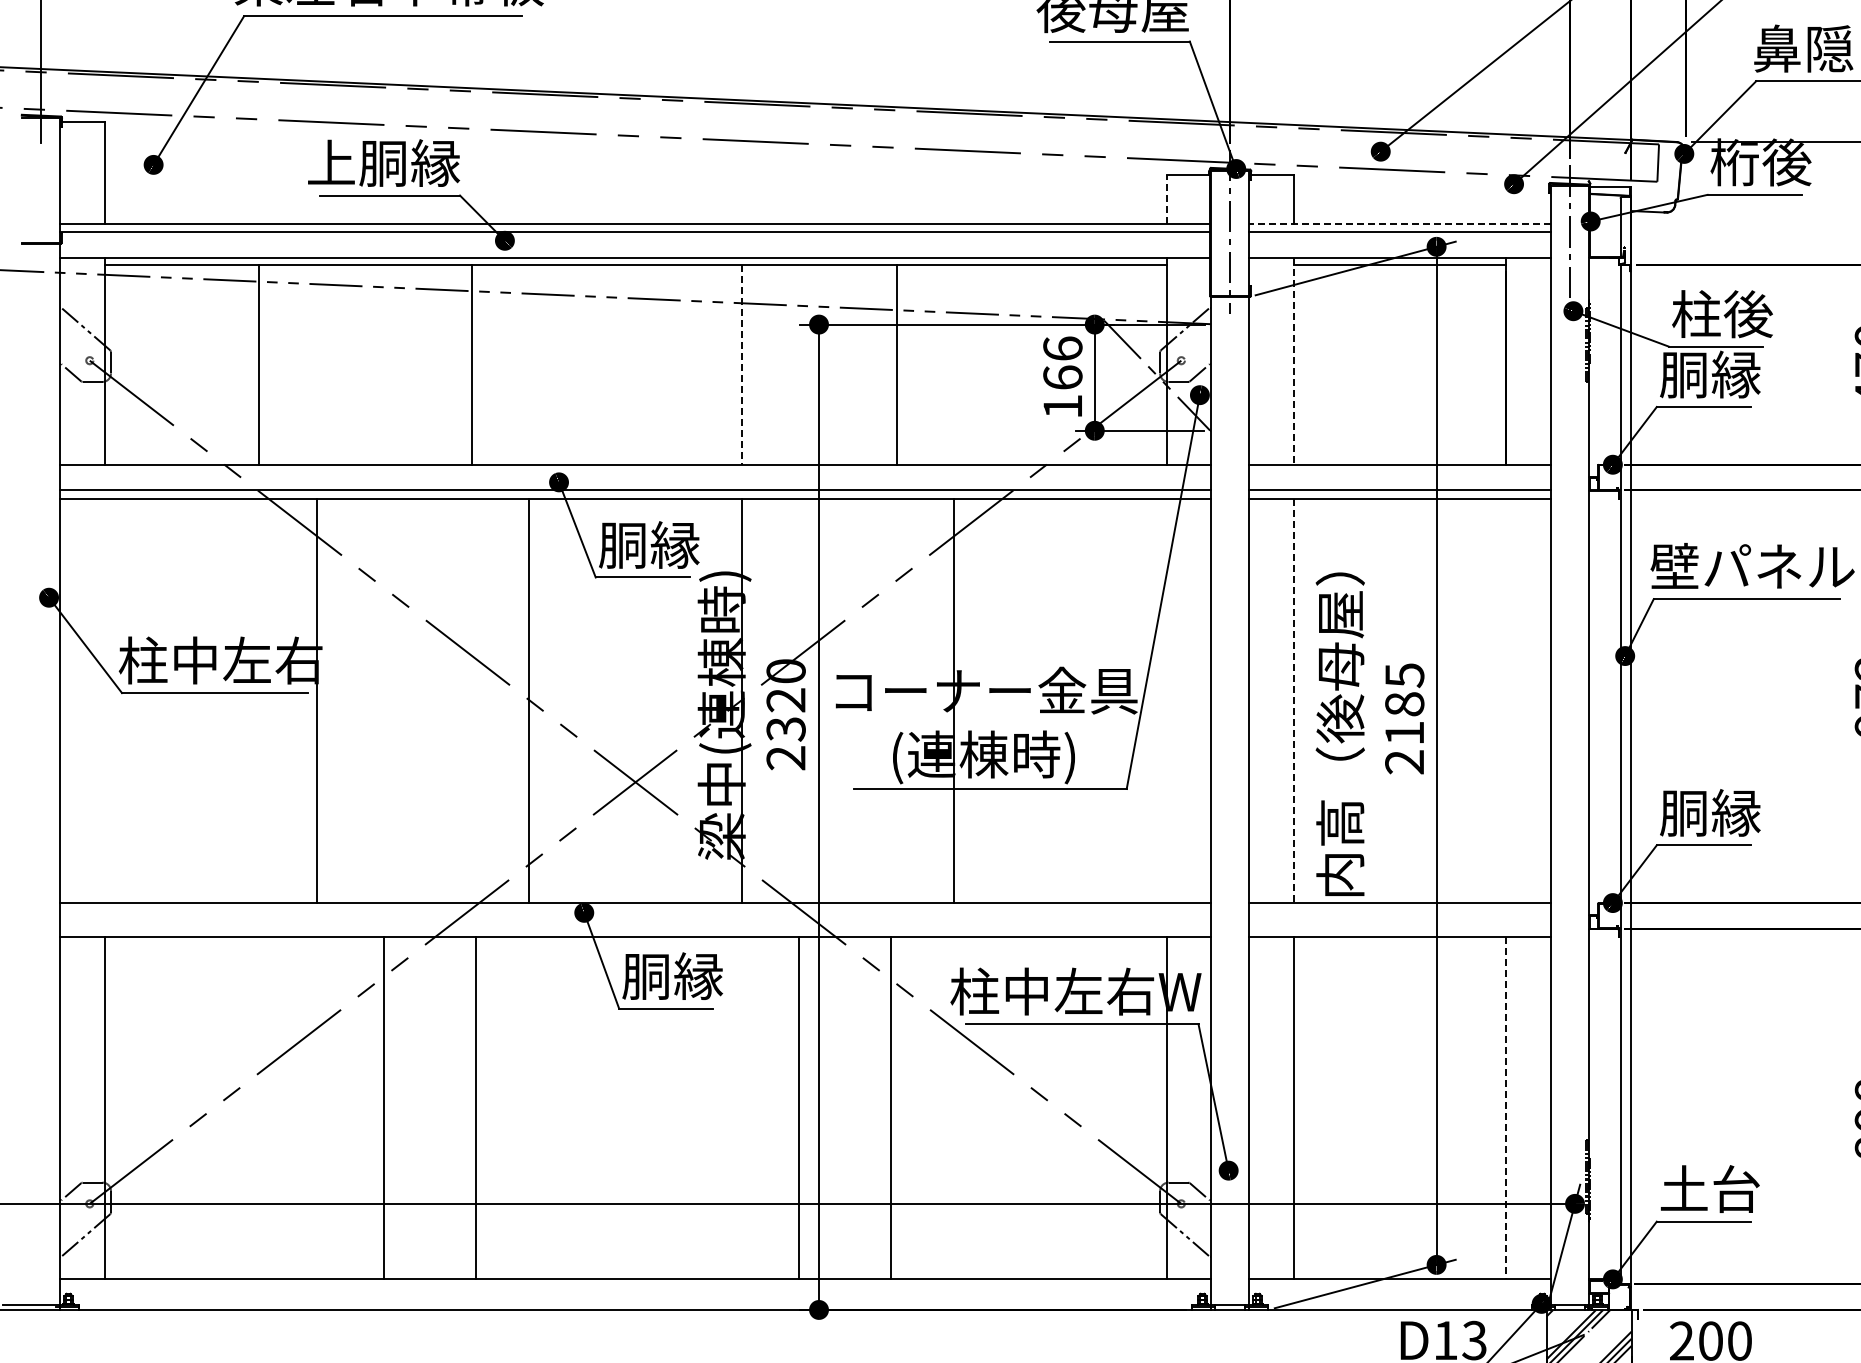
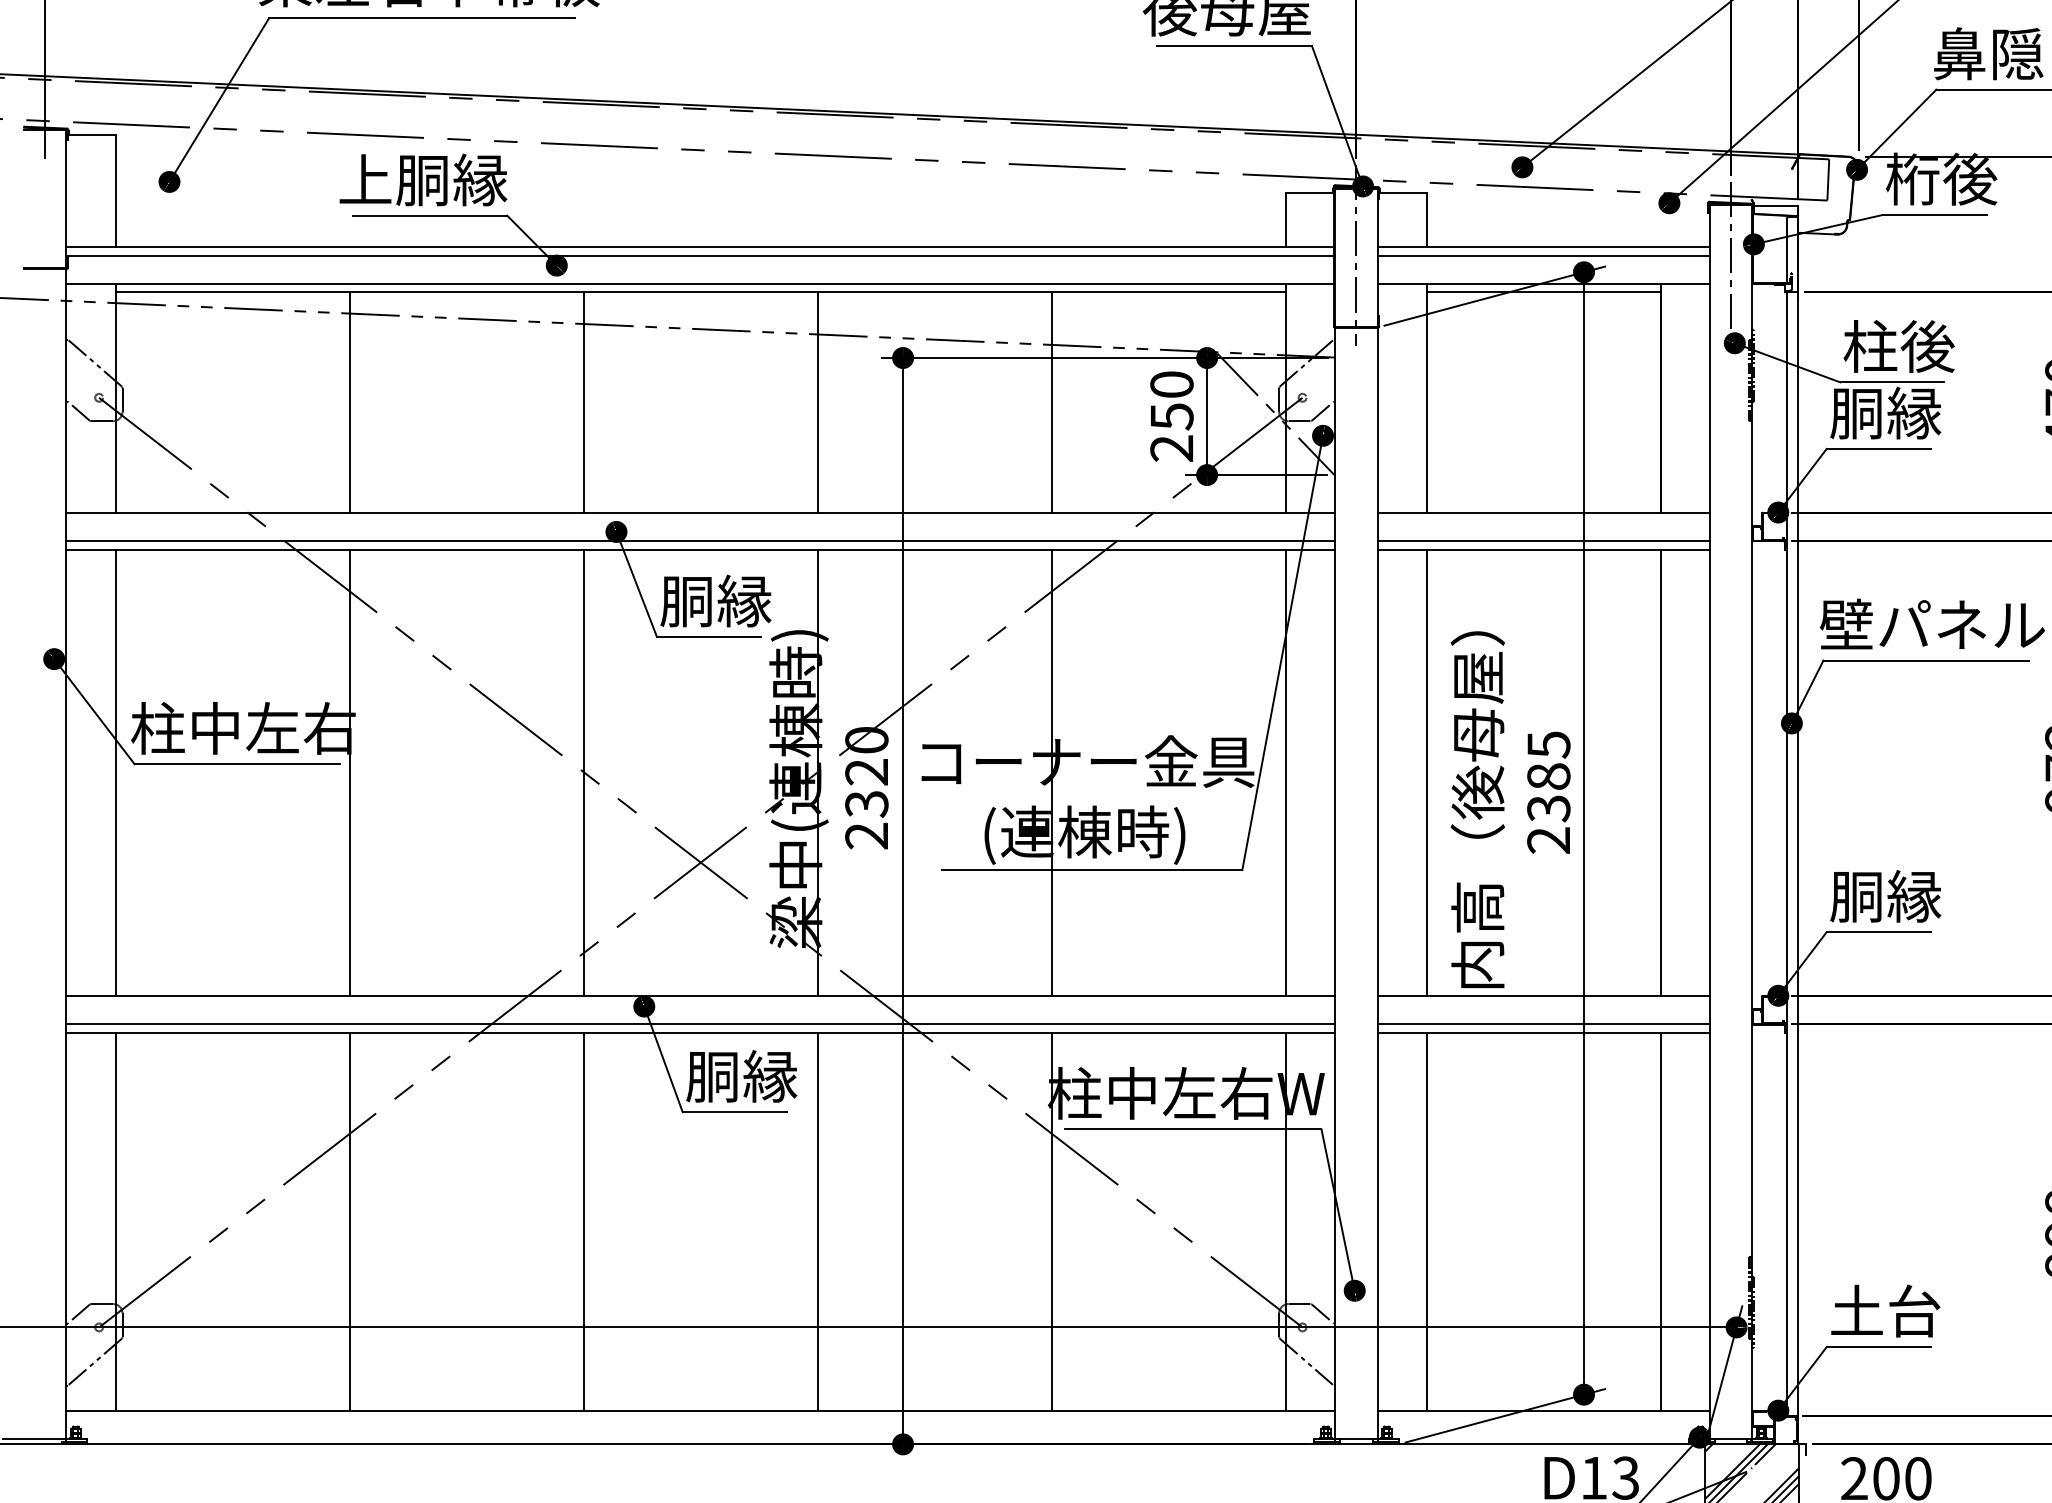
line: (1166, 199) -> (1286, 220), dashed -> solid
line: (1400, 223) -> (1544, 246), dashed -> solid
line: (1293, 361) -> (1426, 398), dashed -> solid
line: (259, 364) -> (350, 402), moved
line: (472, 364) -> (583, 402), moved
line: (741, 364) -> (817, 402), dashed -> solid
line: (897, 364) -> (1052, 402), moved
text: (1062, 377) -> (1171, 416), 166 -> 250
line: (104, 700) -> (115, 772), added
line: (1166, 700) -> (1286, 772), added
line: (1506, 700) -> (1661, 772), added
line: (1293, 701) -> (1426, 773), dashed -> solid
text: (1404, 733) -> (1548, 808), 2185 -> 2385
line: (635, 928) -> (700, 1023), added
line: (1399, 928) -> (1543, 1023), added
line: (384, 1107) -> (350, 1221), moved
line: (476, 1107) -> (583, 1221), moved
line: (798, 1107) -> (817, 1221), moved
line: (891, 1107) -> (1052, 1221), moved
line: (1506, 1108) -> (1661, 1222), dashed -> solid

